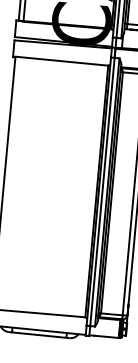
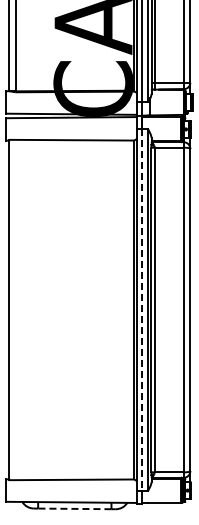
line: (102, 192) -> (141, 310), solid -> dashed
line: (39, 334) -> (74, 508), solid -> dashed

